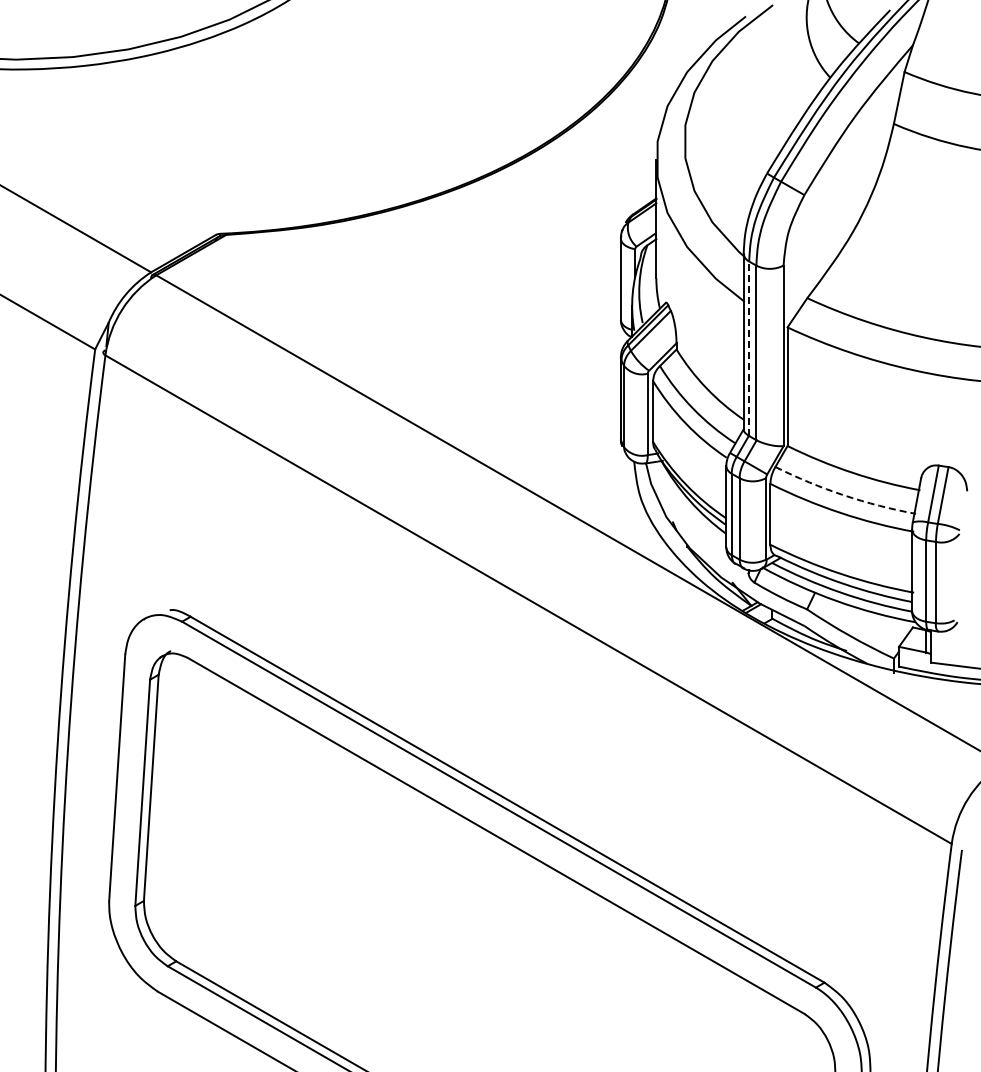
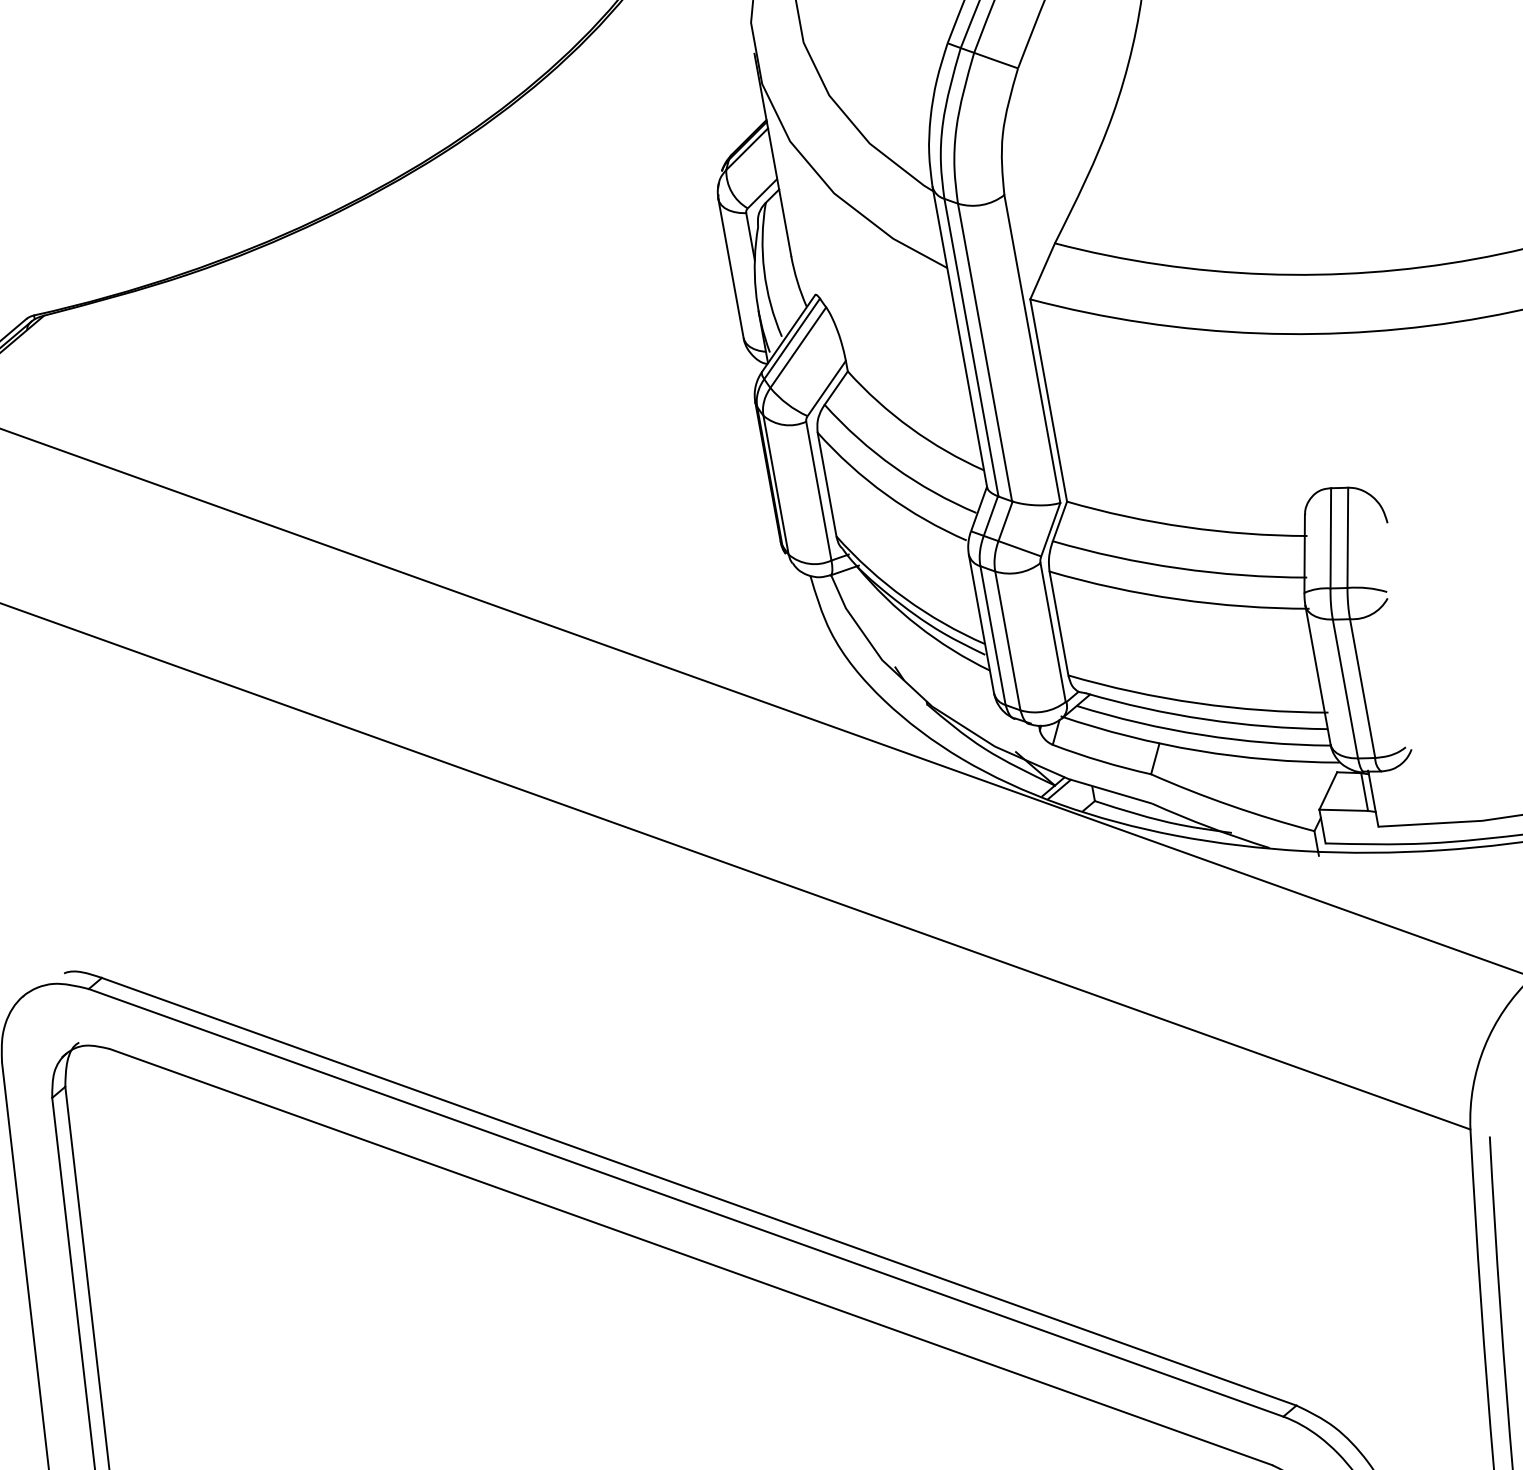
line: (749, 348) -> (971, 347), dashed -> solid
arc: (844, 495) -> (1179, 568), dashed -> solid

